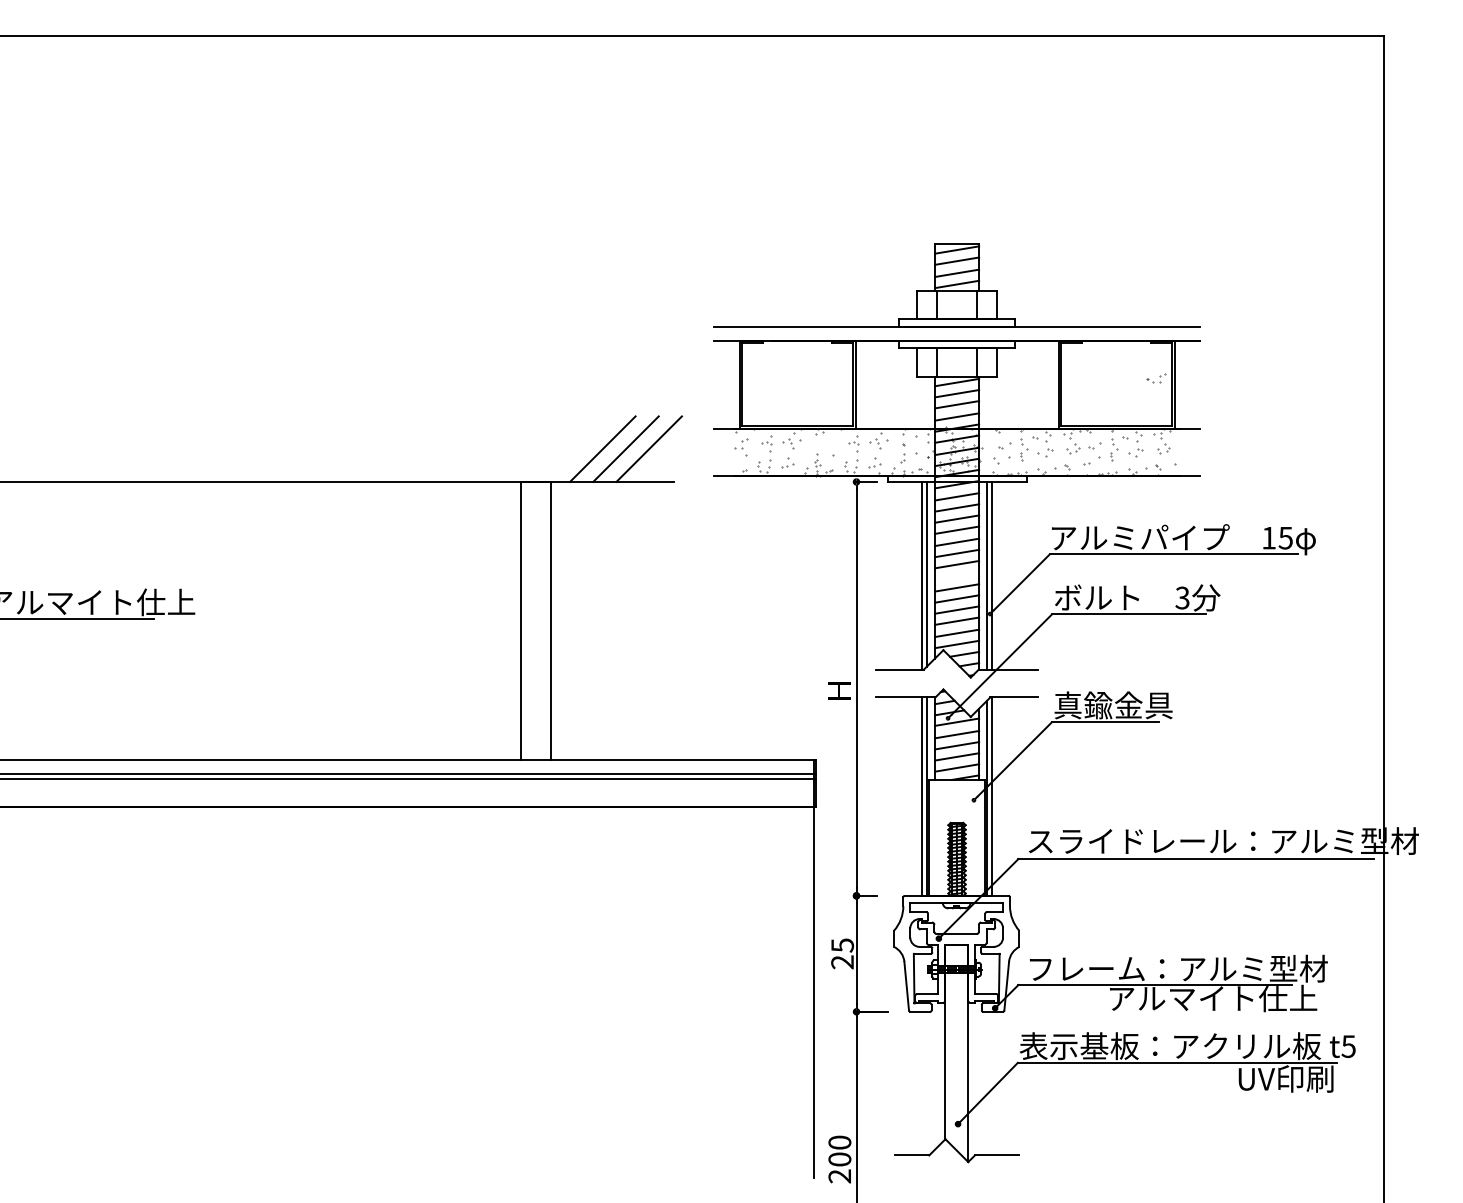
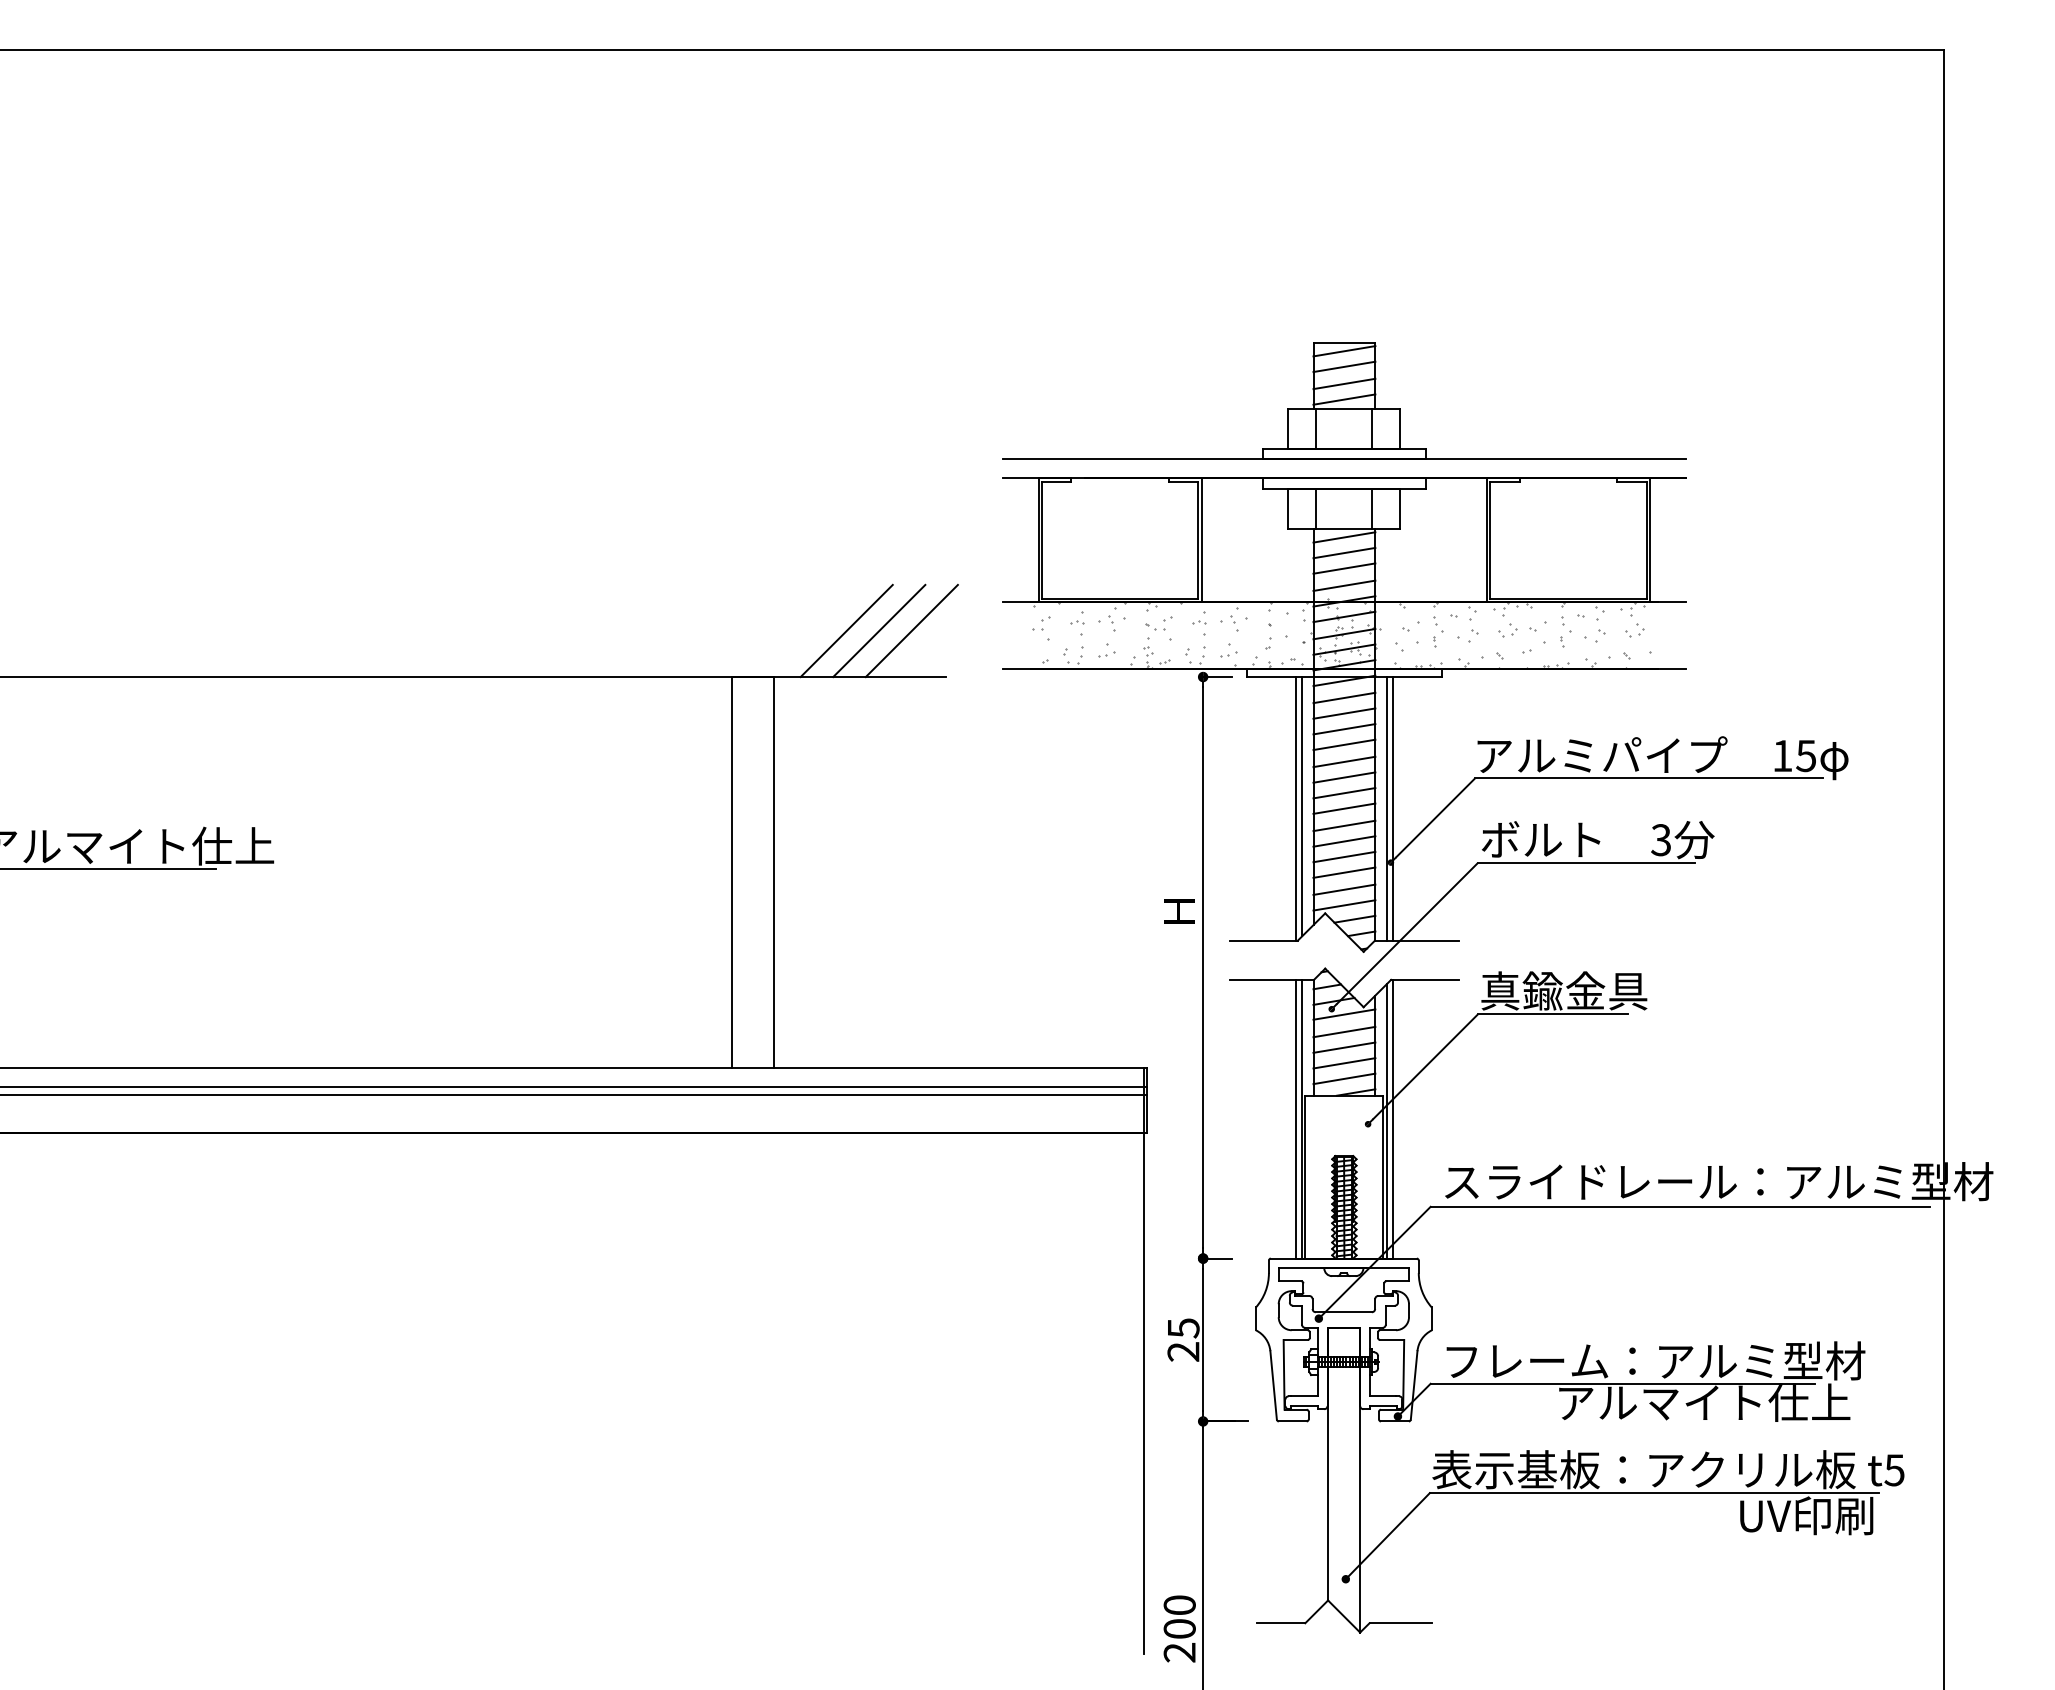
part: (1155, 378) -> (1158, 623), moved
line: (957, 575) -> (1344, 808), added
text: (839, 690) -> (1179, 911), moved

